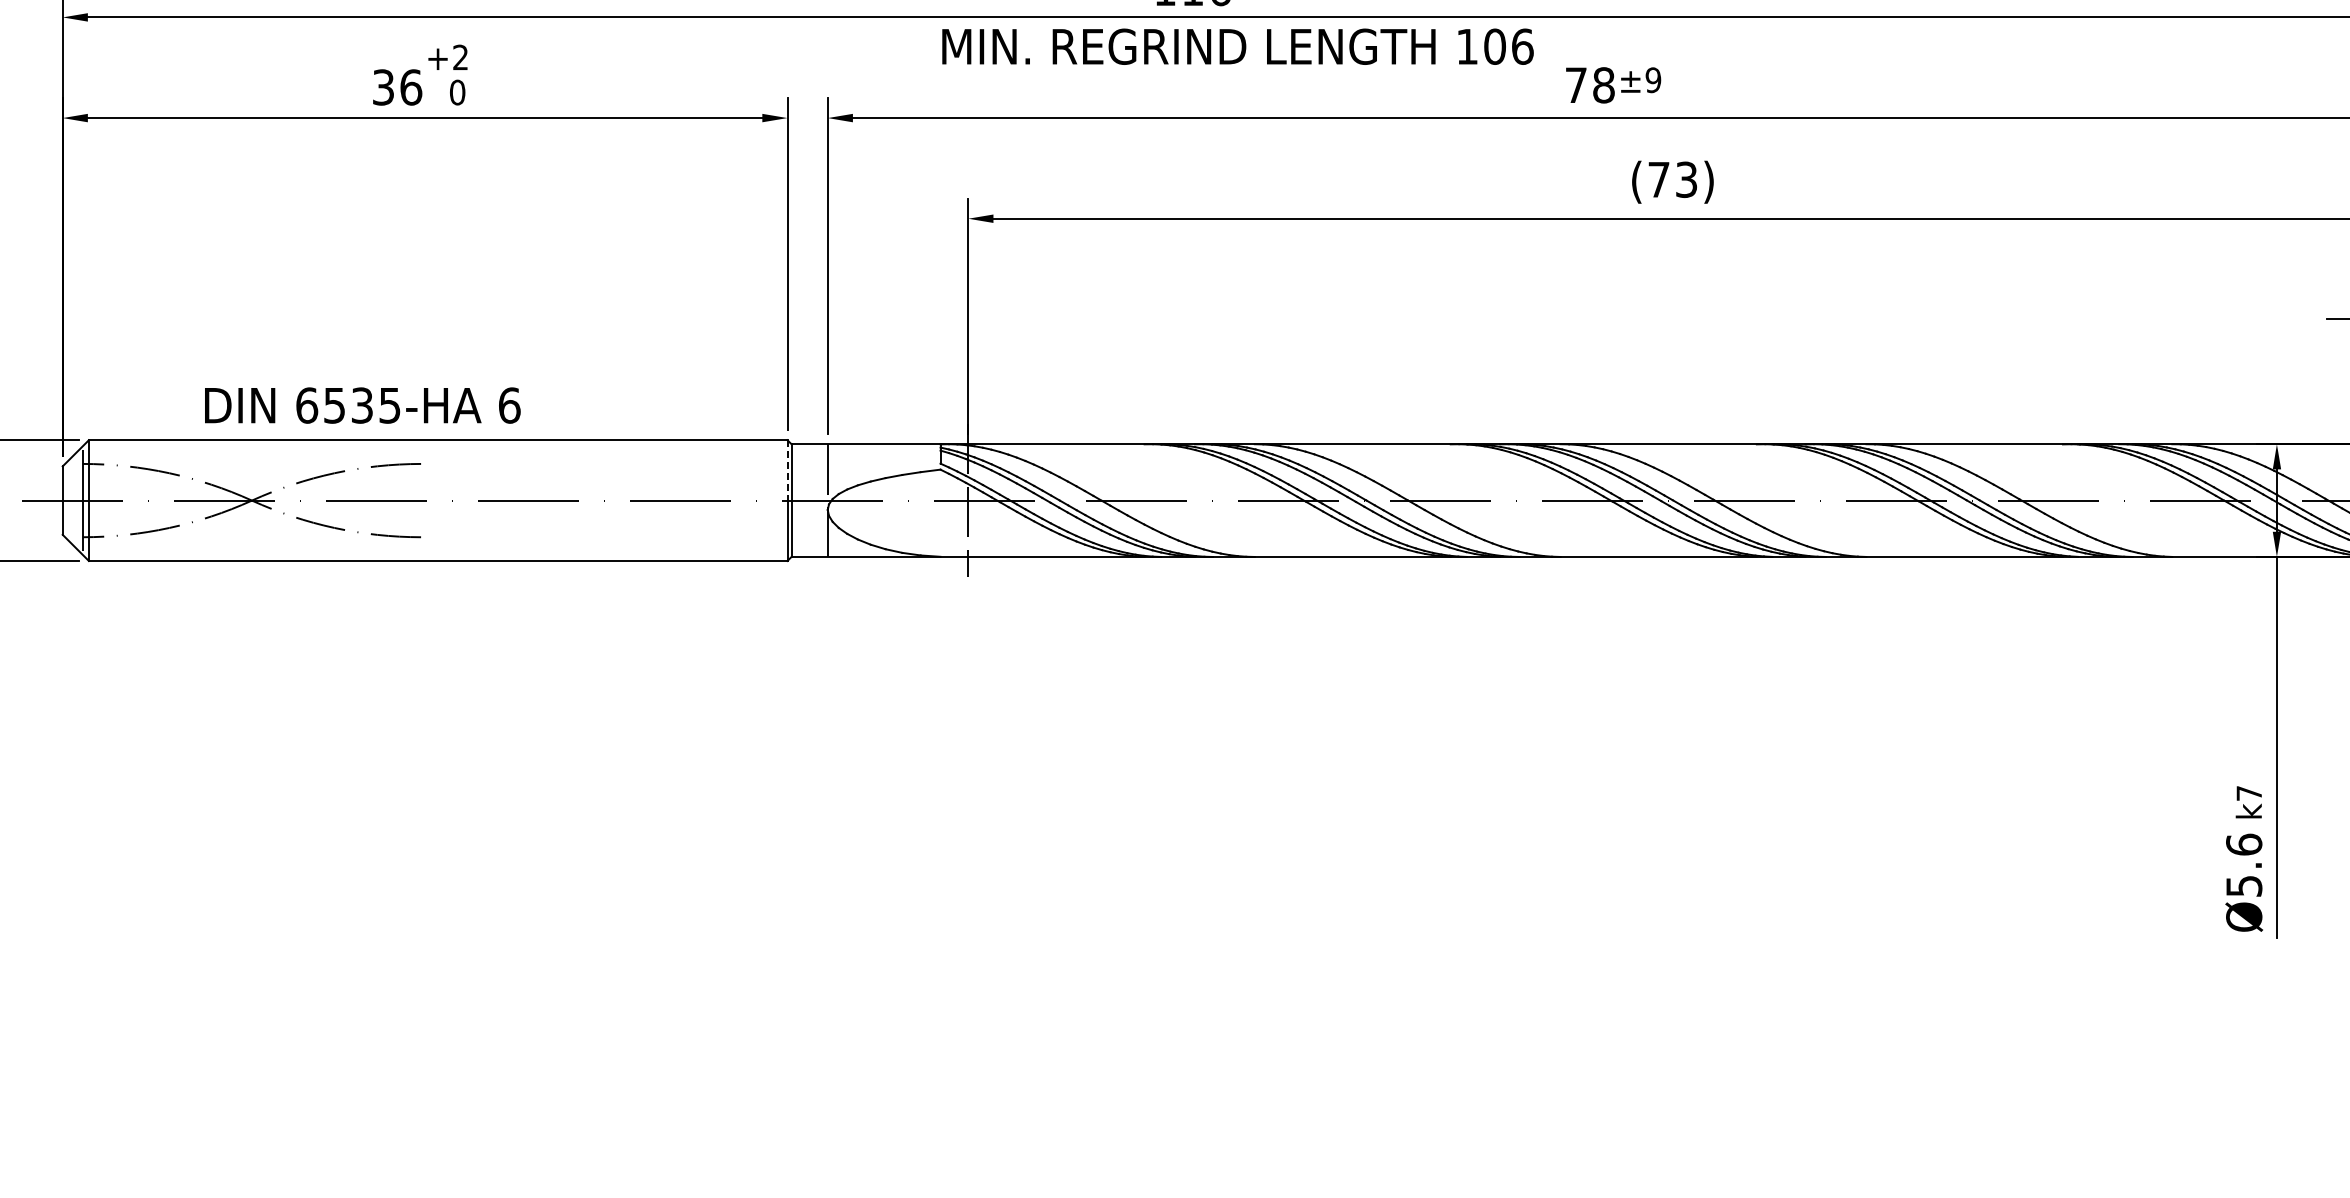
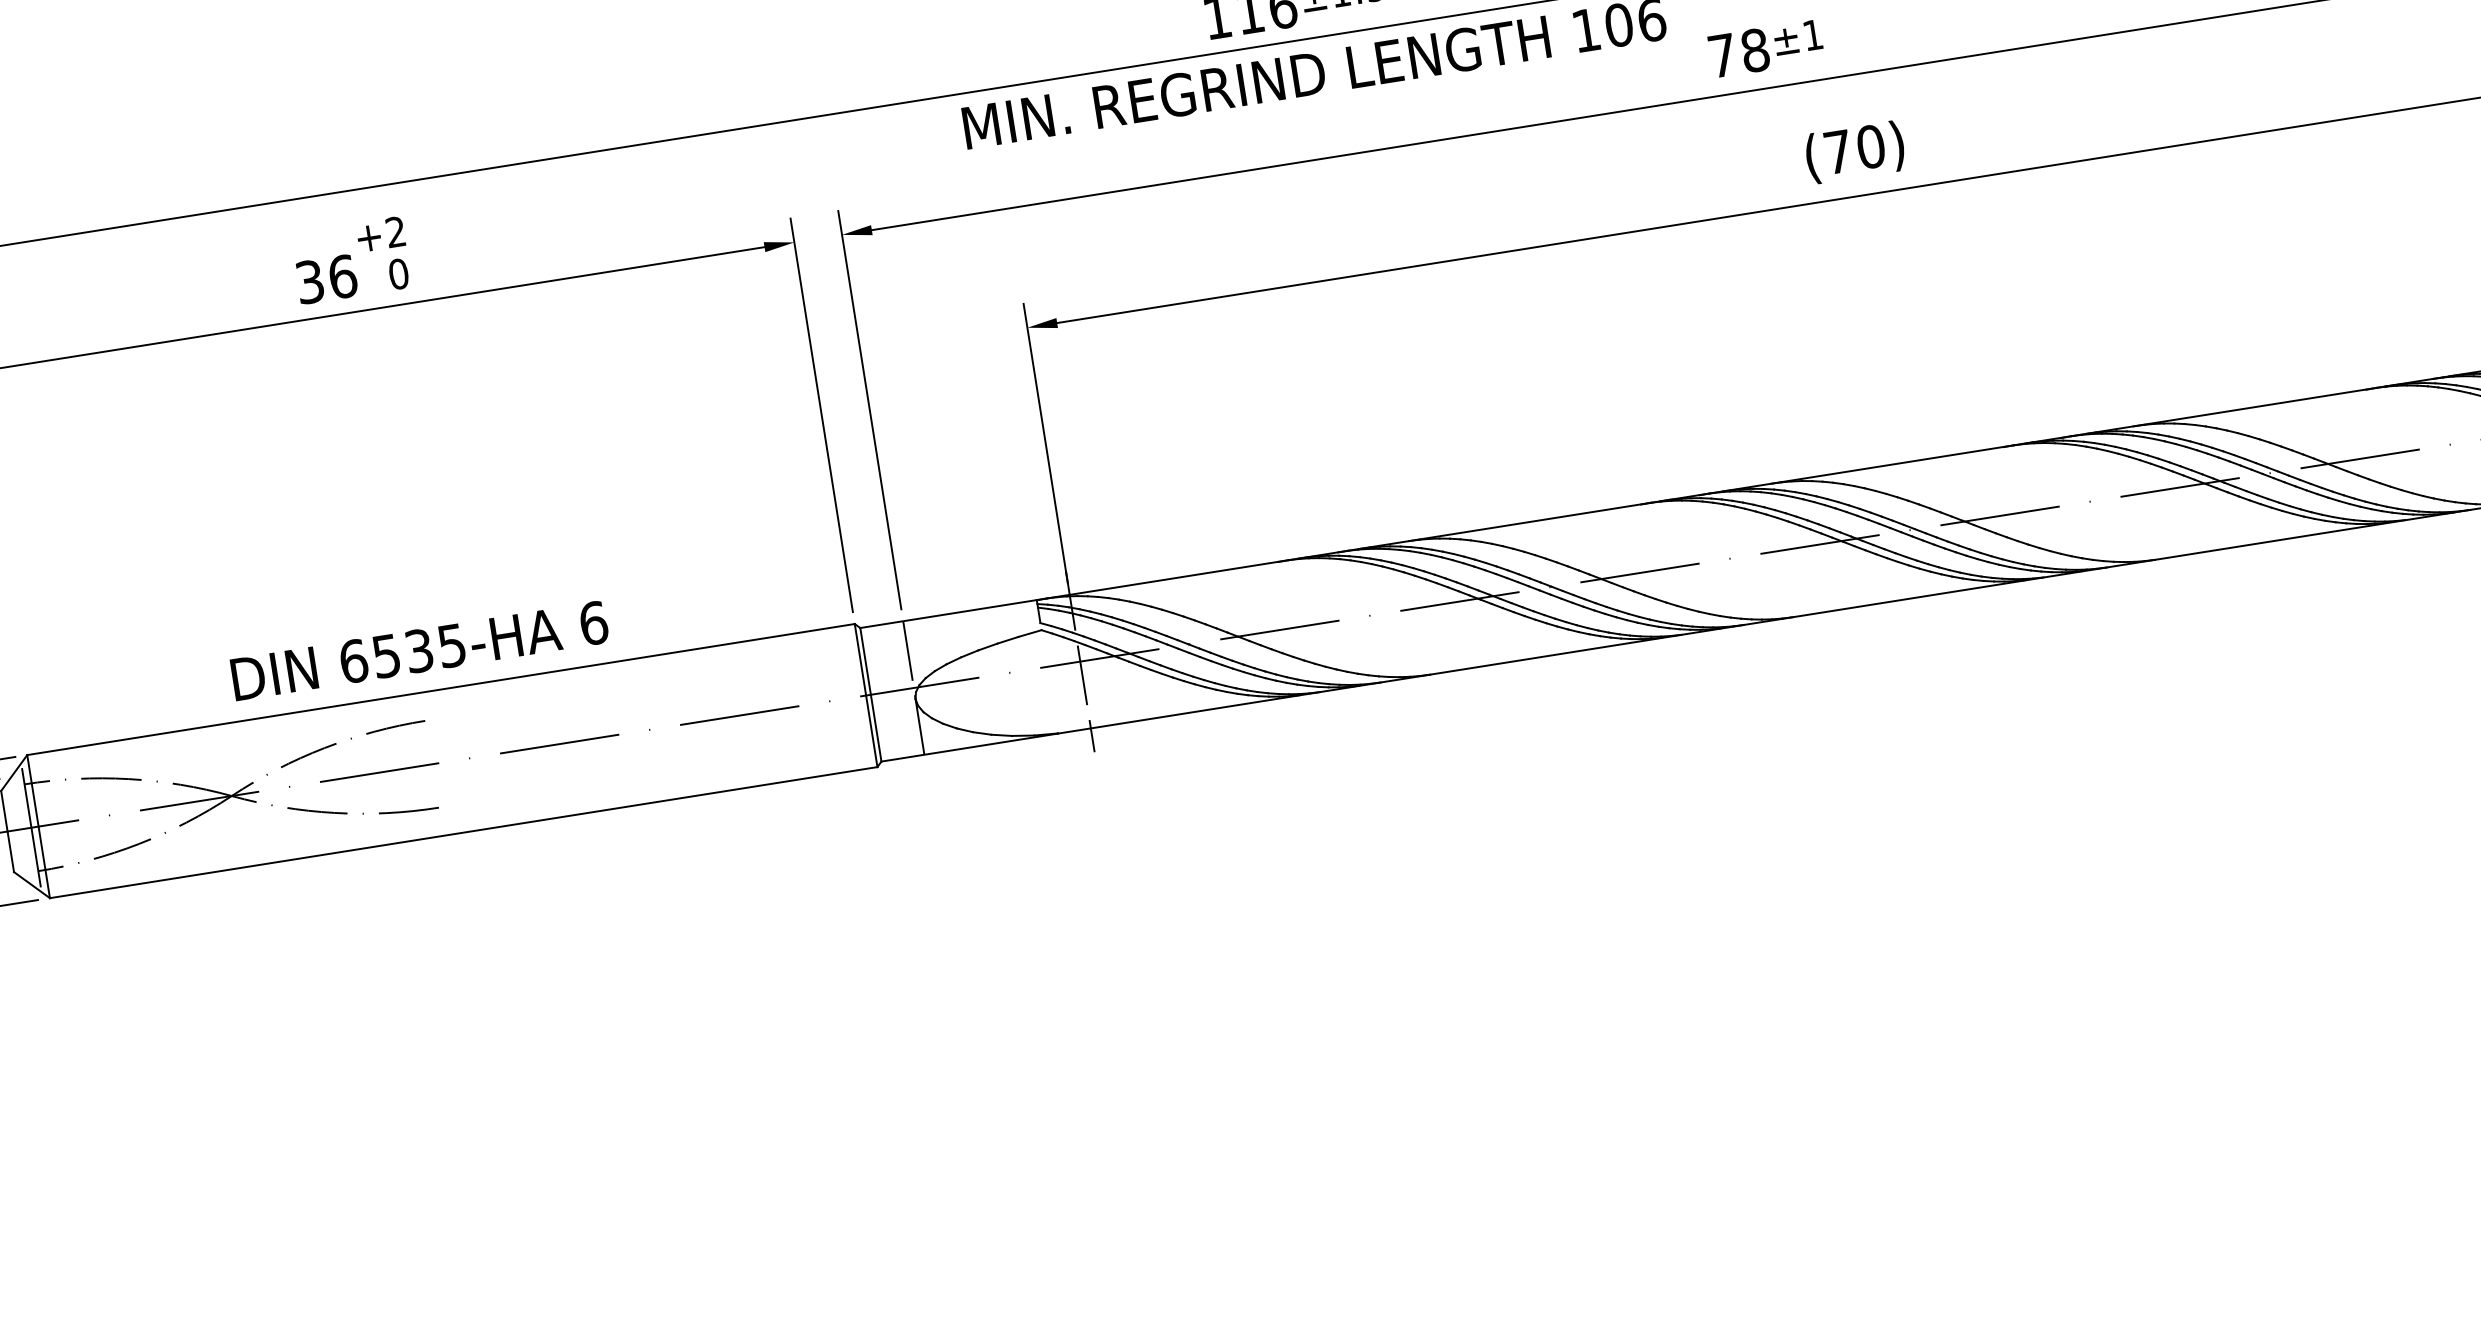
text: (1653, 80) -> (1813, 35), ±9 -> ±1
text: (1686, 179) -> (1870, 146), (73) -> (70)
text: (362, 405) -> (419, 650), moved
line: (787, 470) -> (860, 659), dashed -> solid

